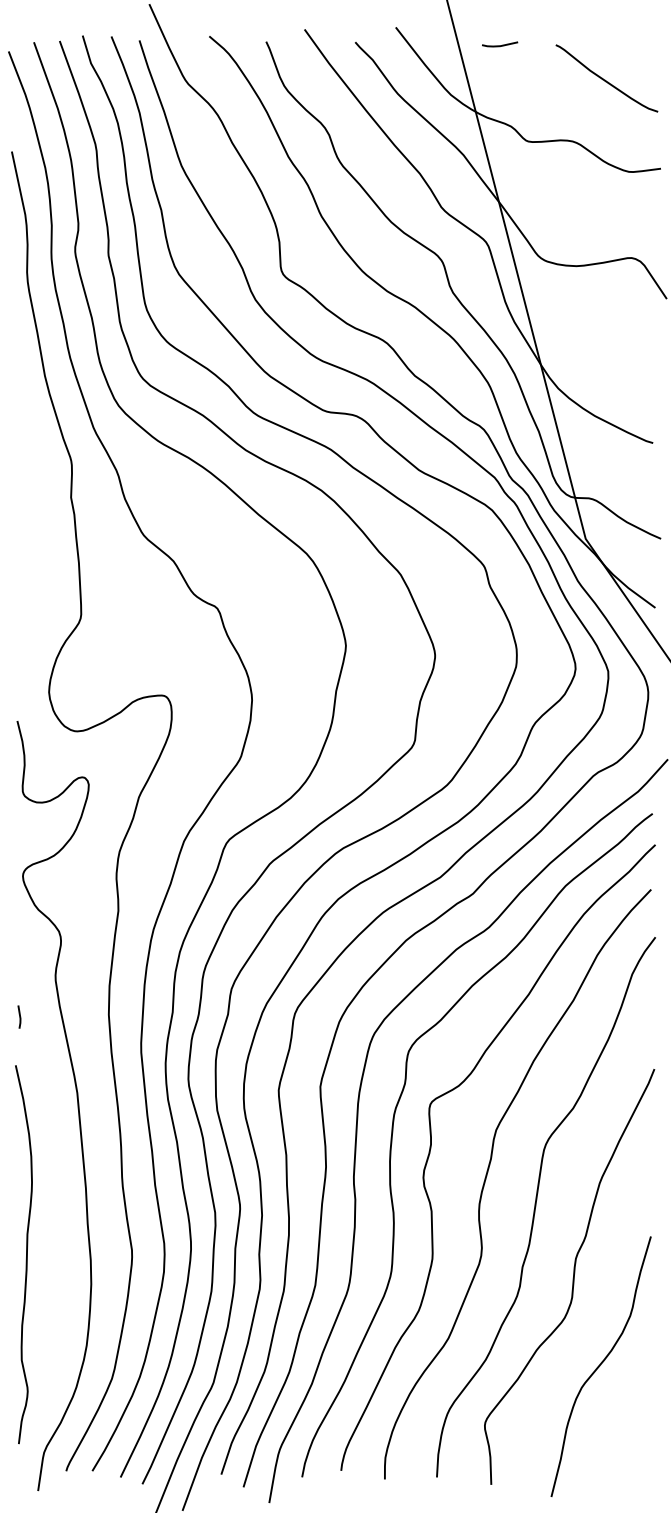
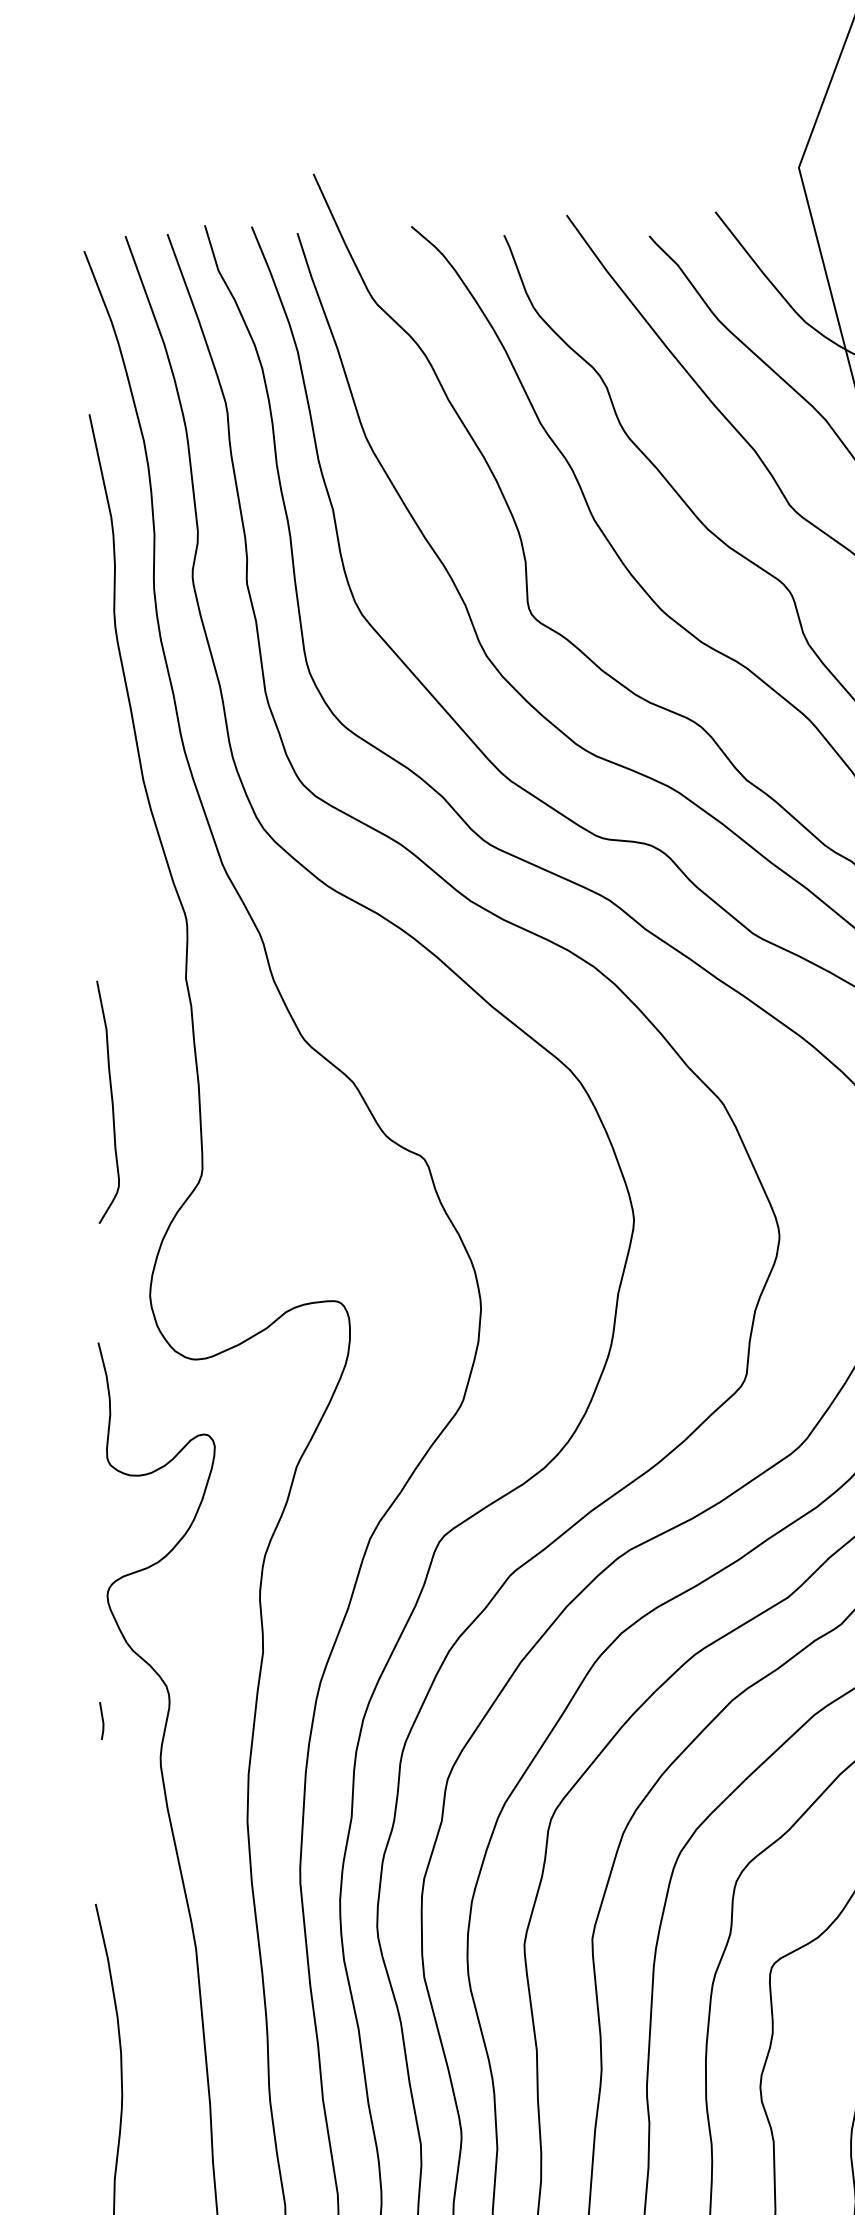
curve: (25, 573) -> (111, 1102), added
line: (19, 1016) -> (101, 1720), moved

